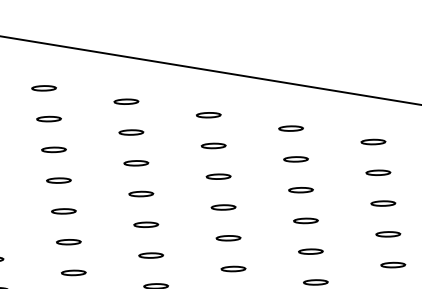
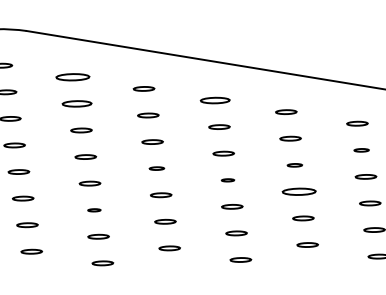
part: (43, 88) -> (72, 77), size x1.6
part: (207, 115) -> (214, 100), size x1.4
part: (49, 118) -> (77, 103), size x1.4
part: (378, 173) -> (361, 150), size x0.7
part: (300, 190) -> (294, 165), size x0.7
part: (140, 193) -> (156, 168), size x0.7
part: (223, 207) -> (227, 180), size x0.6
part: (305, 220) -> (298, 191), size x1.6
part: (69, 242) -> (94, 210), size x0.6

